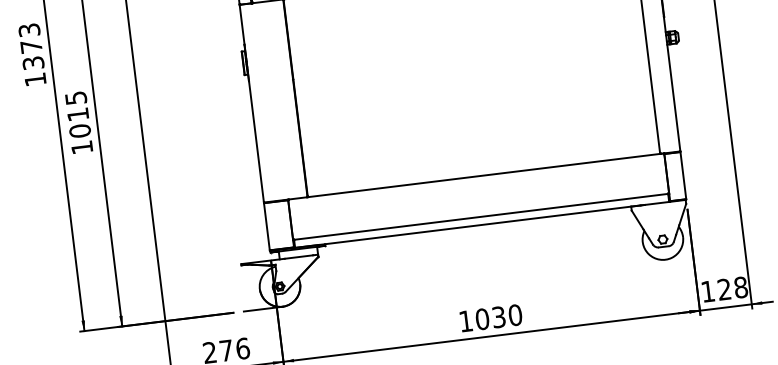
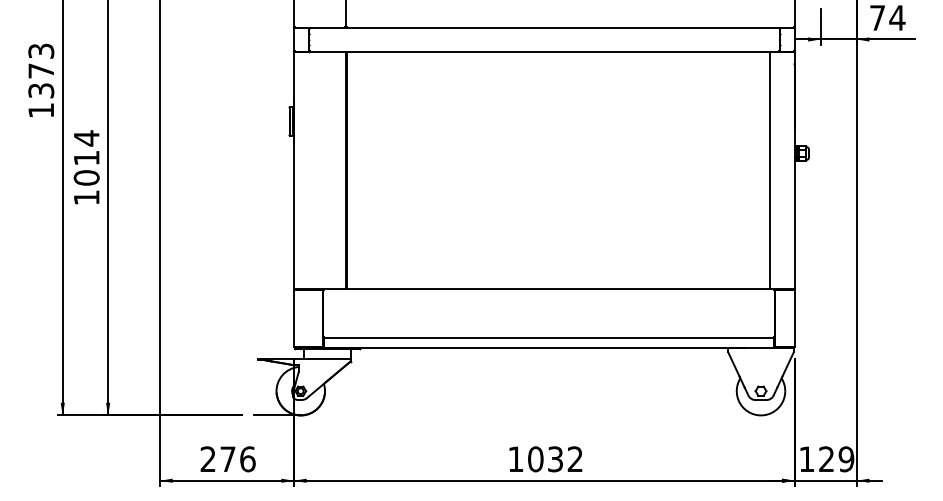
text: (75, 98) -> (86, 138), 1015 -> 1014
text: (741, 287) -> (846, 459), 128 -> 129
text: (515, 315) -> (575, 459), 1030 -> 1032

